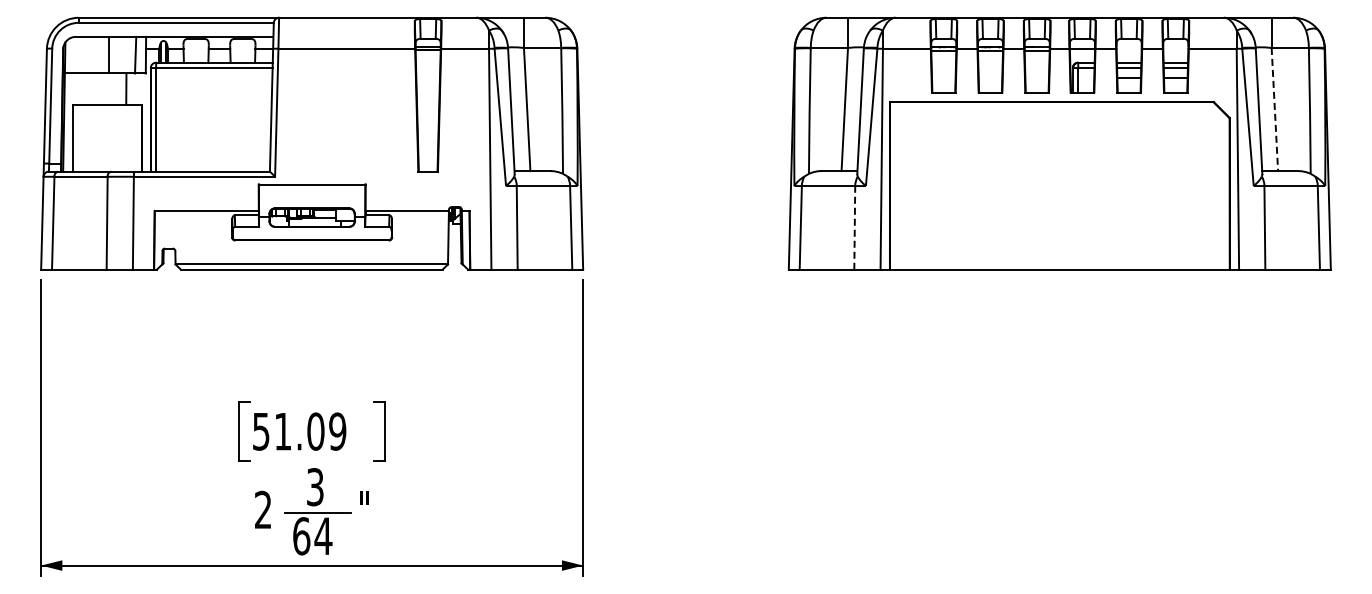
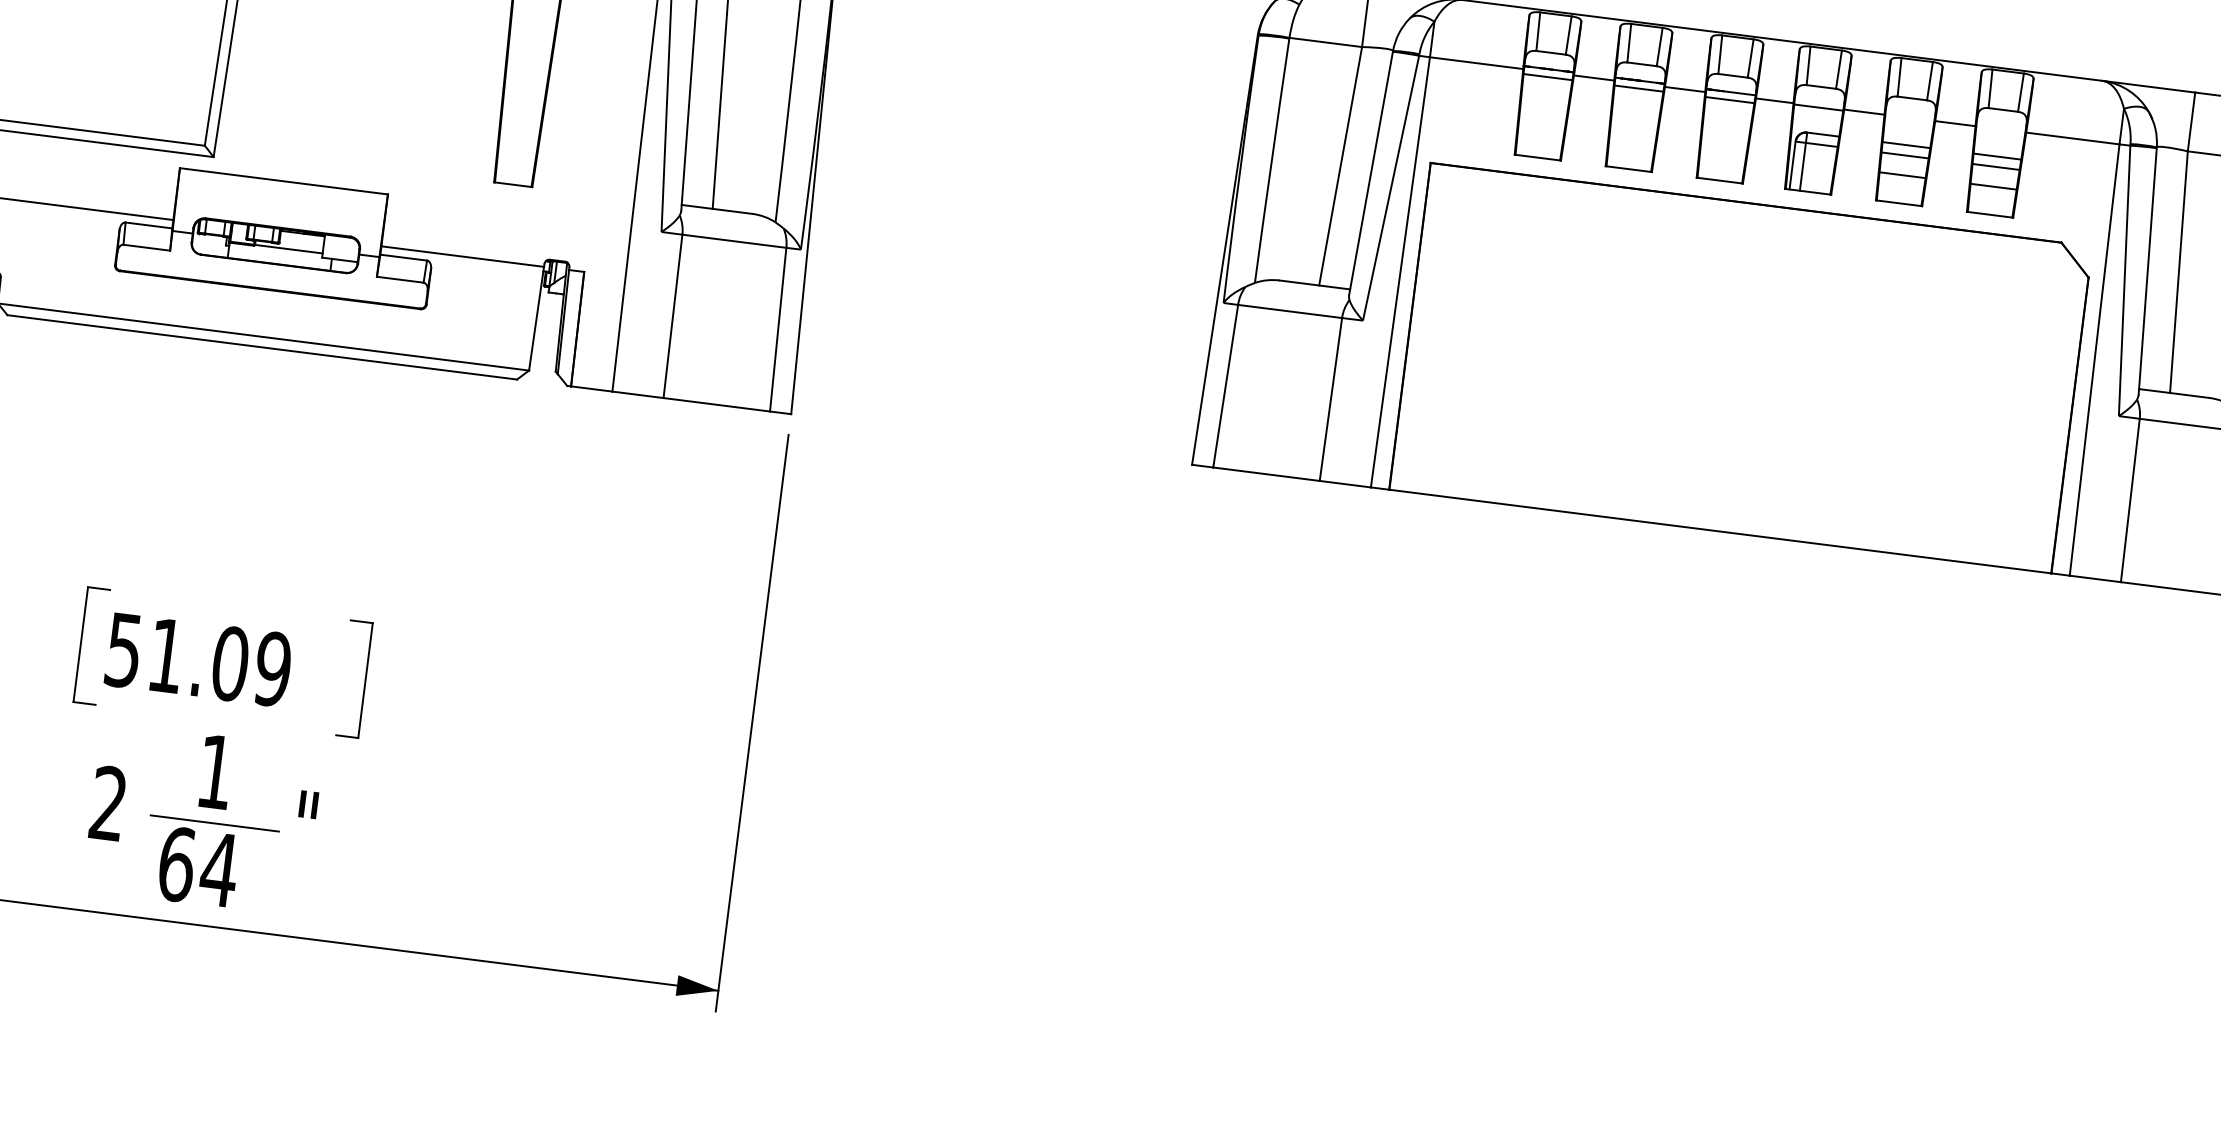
line: (1274, 109) -> (2178, 272), dashed -> solid
line: (854, 227) -> (1330, 398), dashed -> solid
text: (315, 487) -> (215, 772), 3 -> 1

